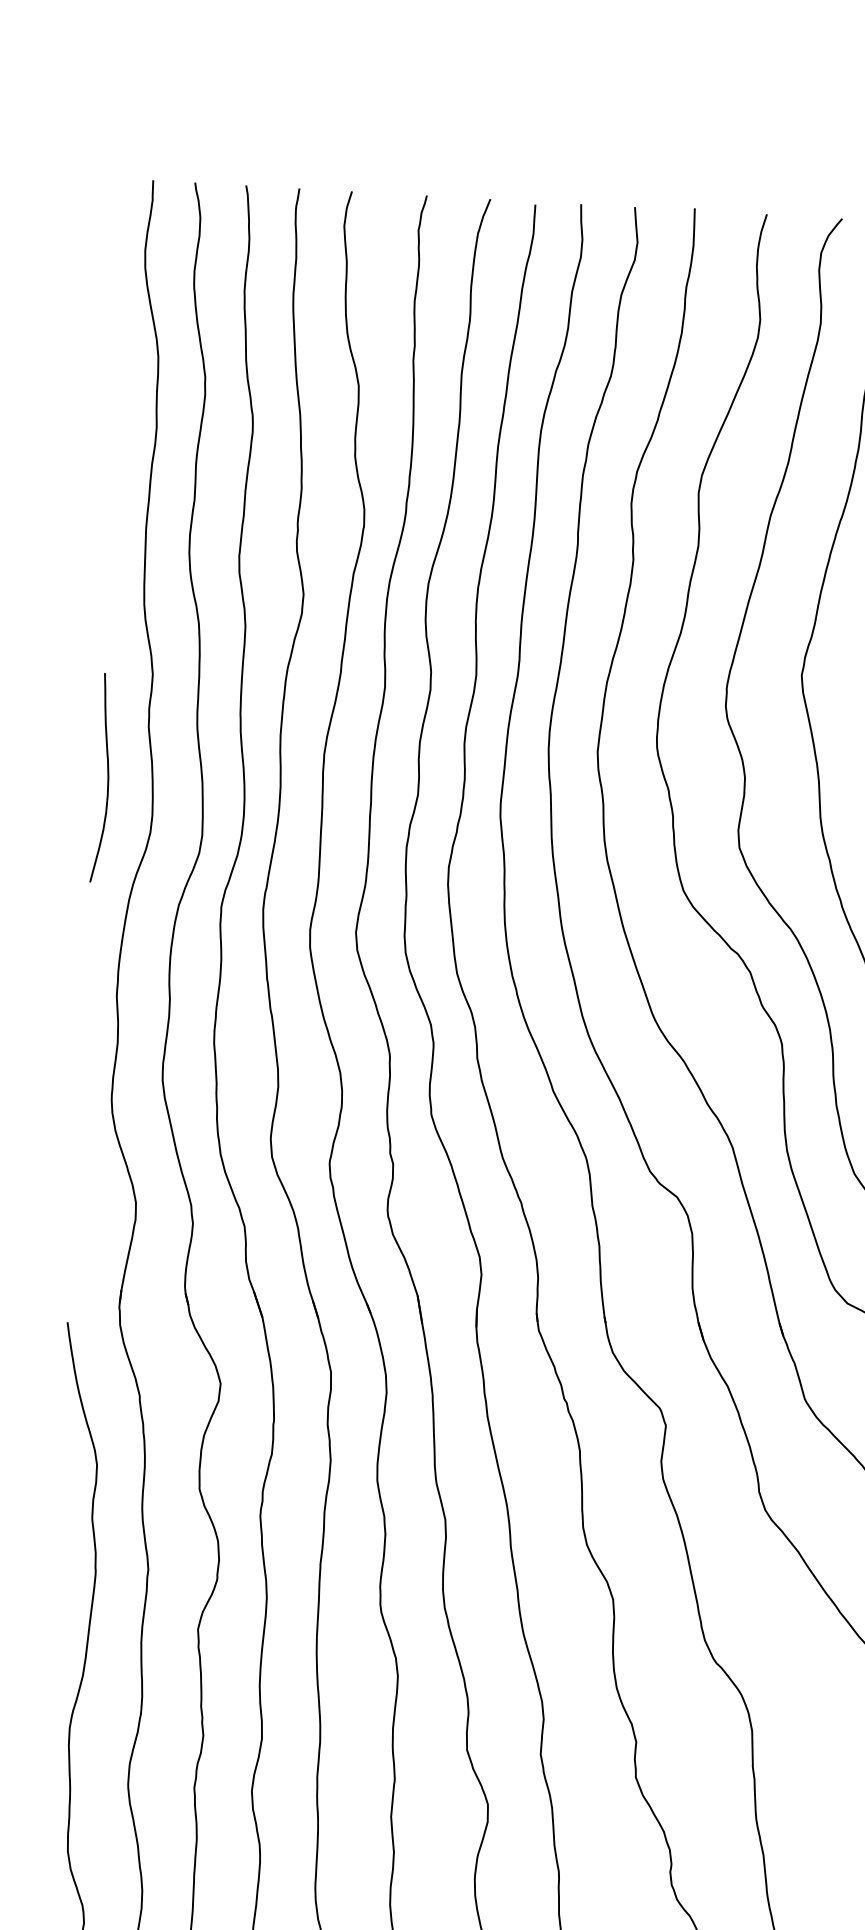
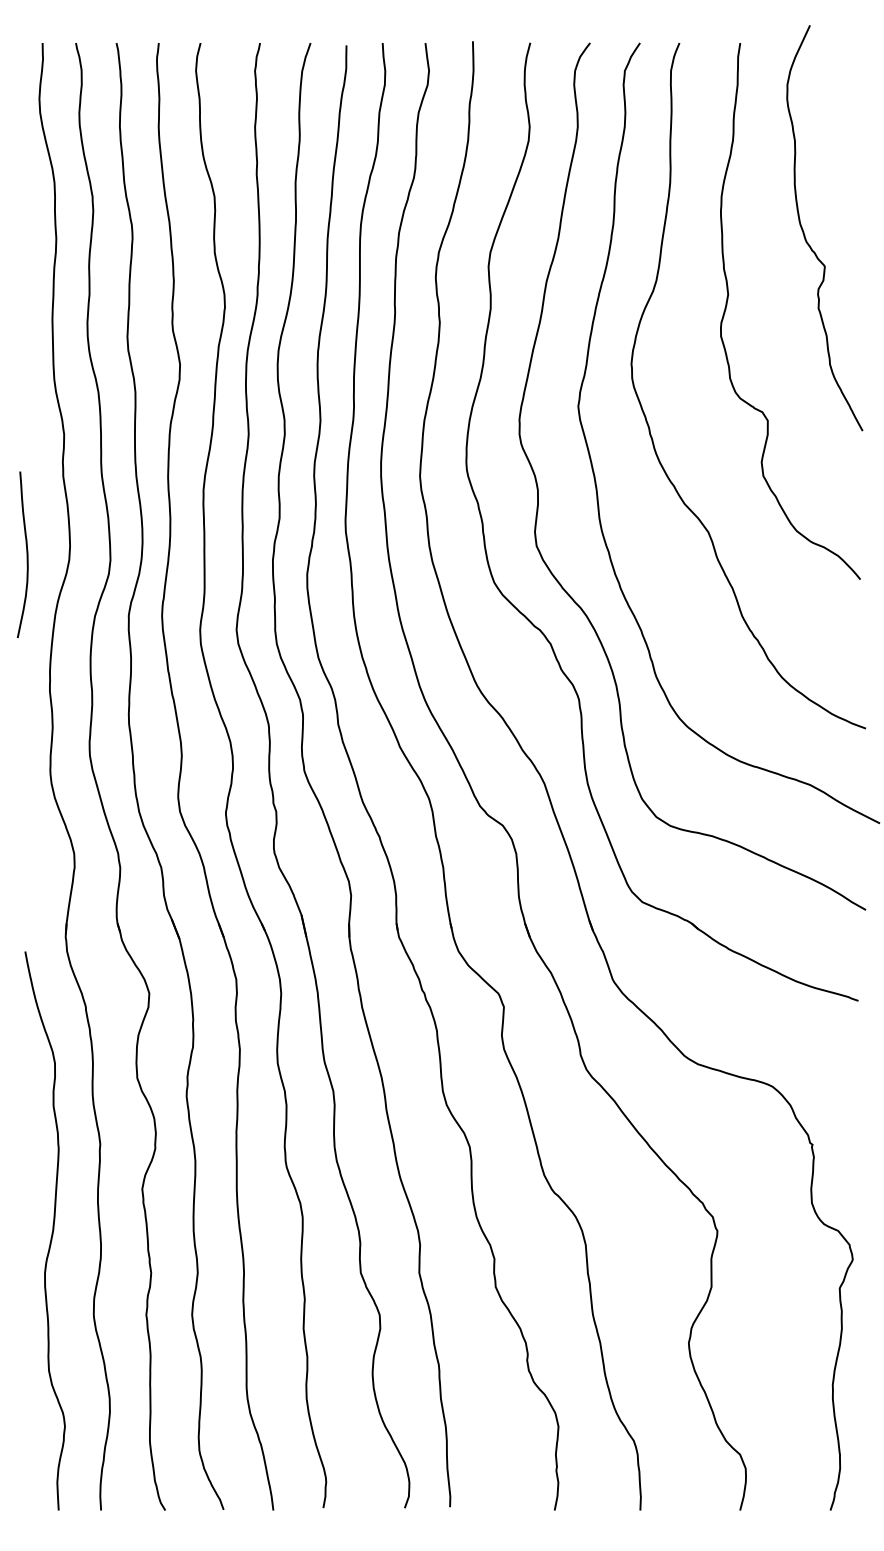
curve: (107, 777) -> (26, 554), moved

